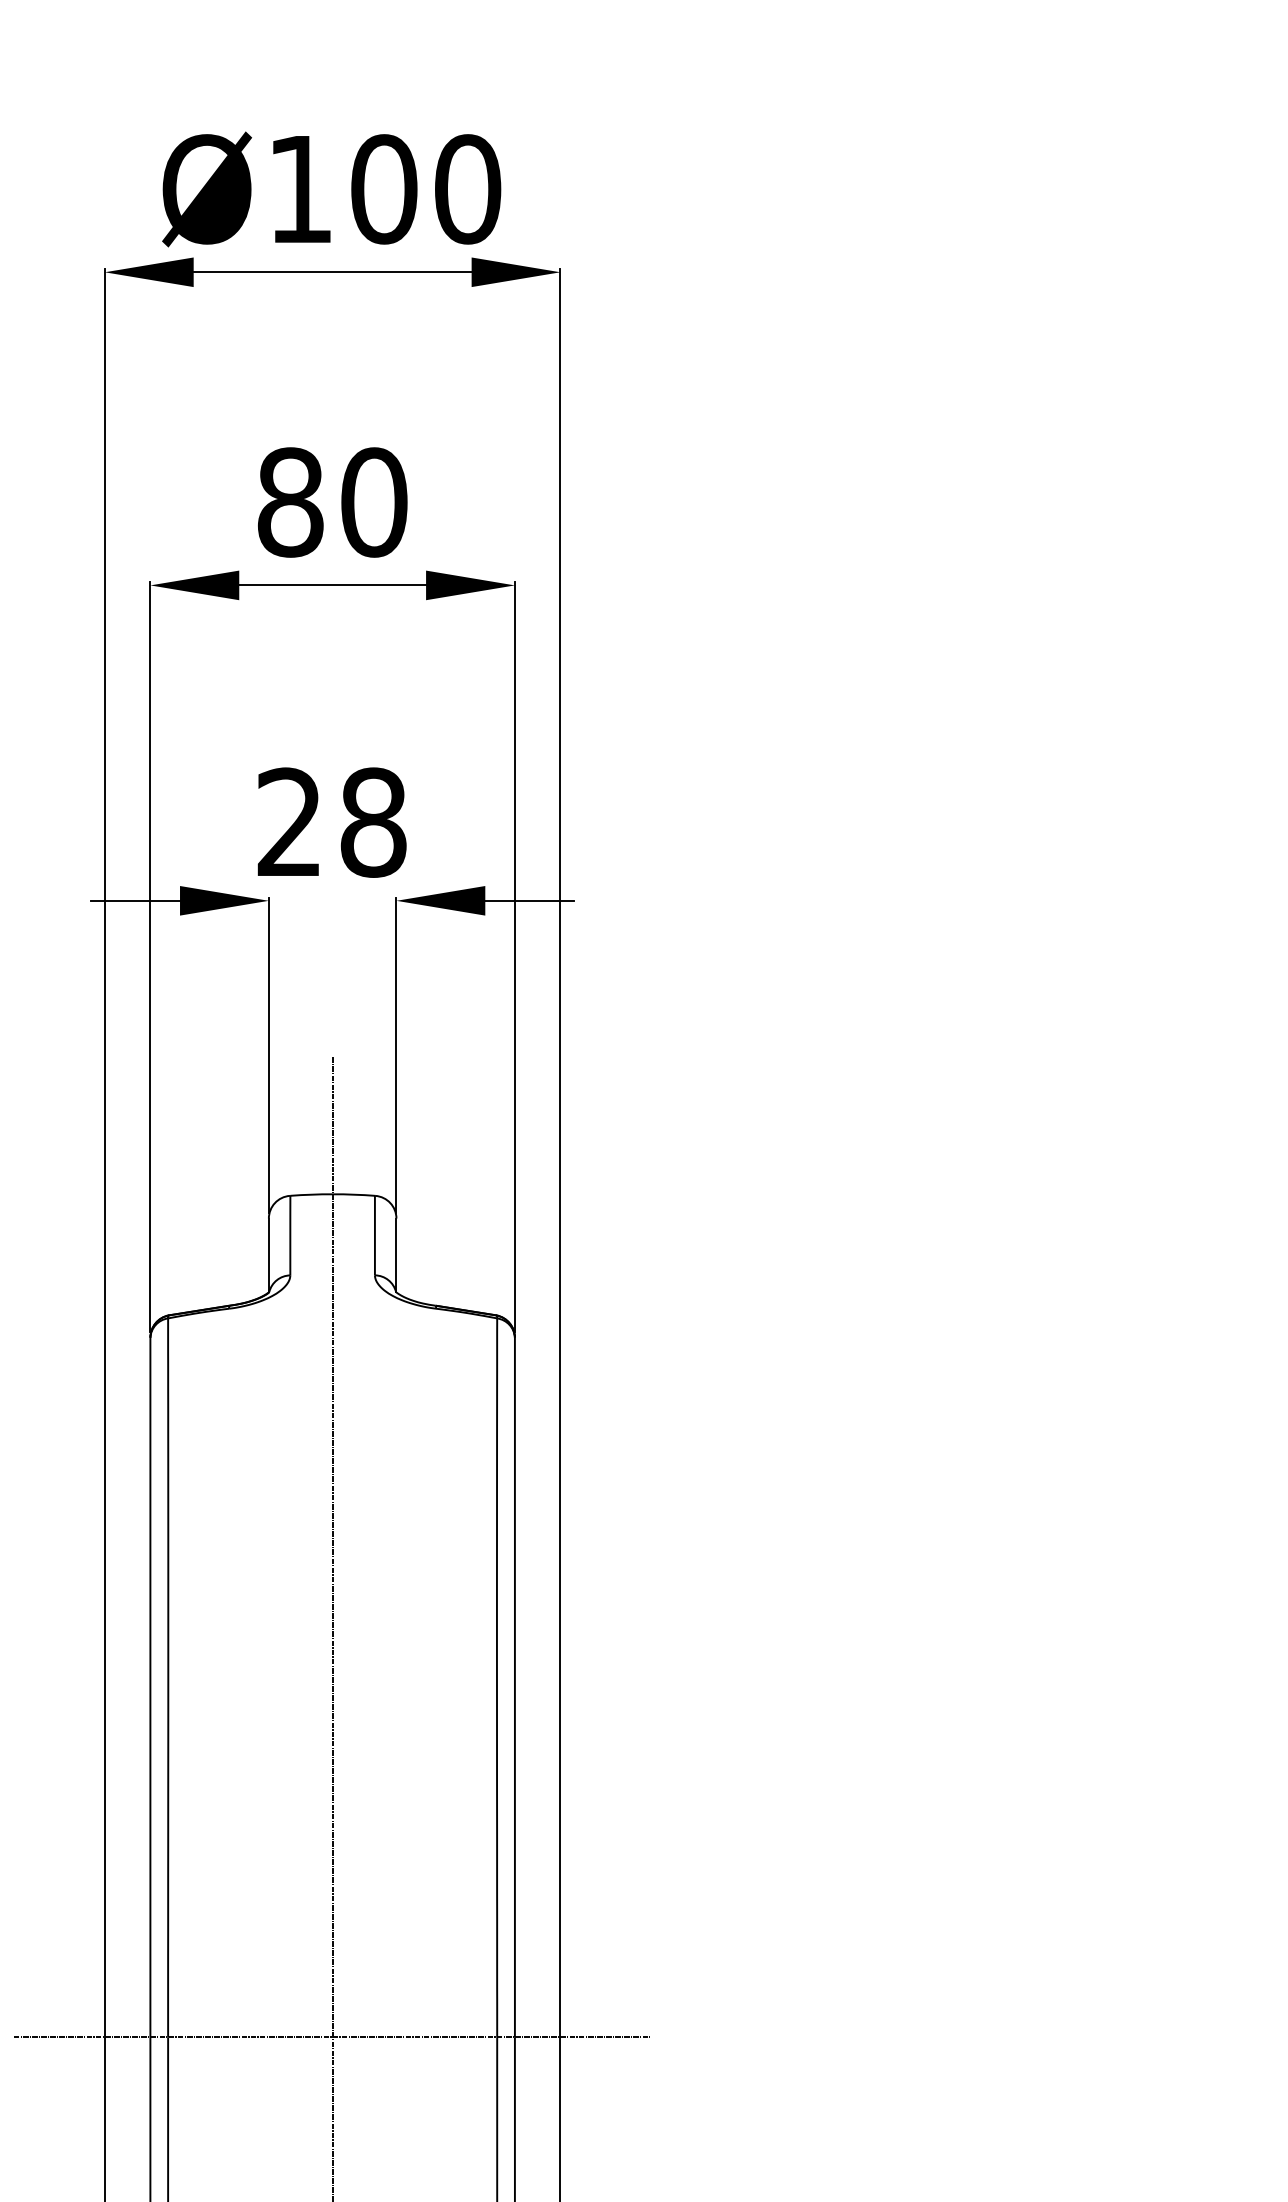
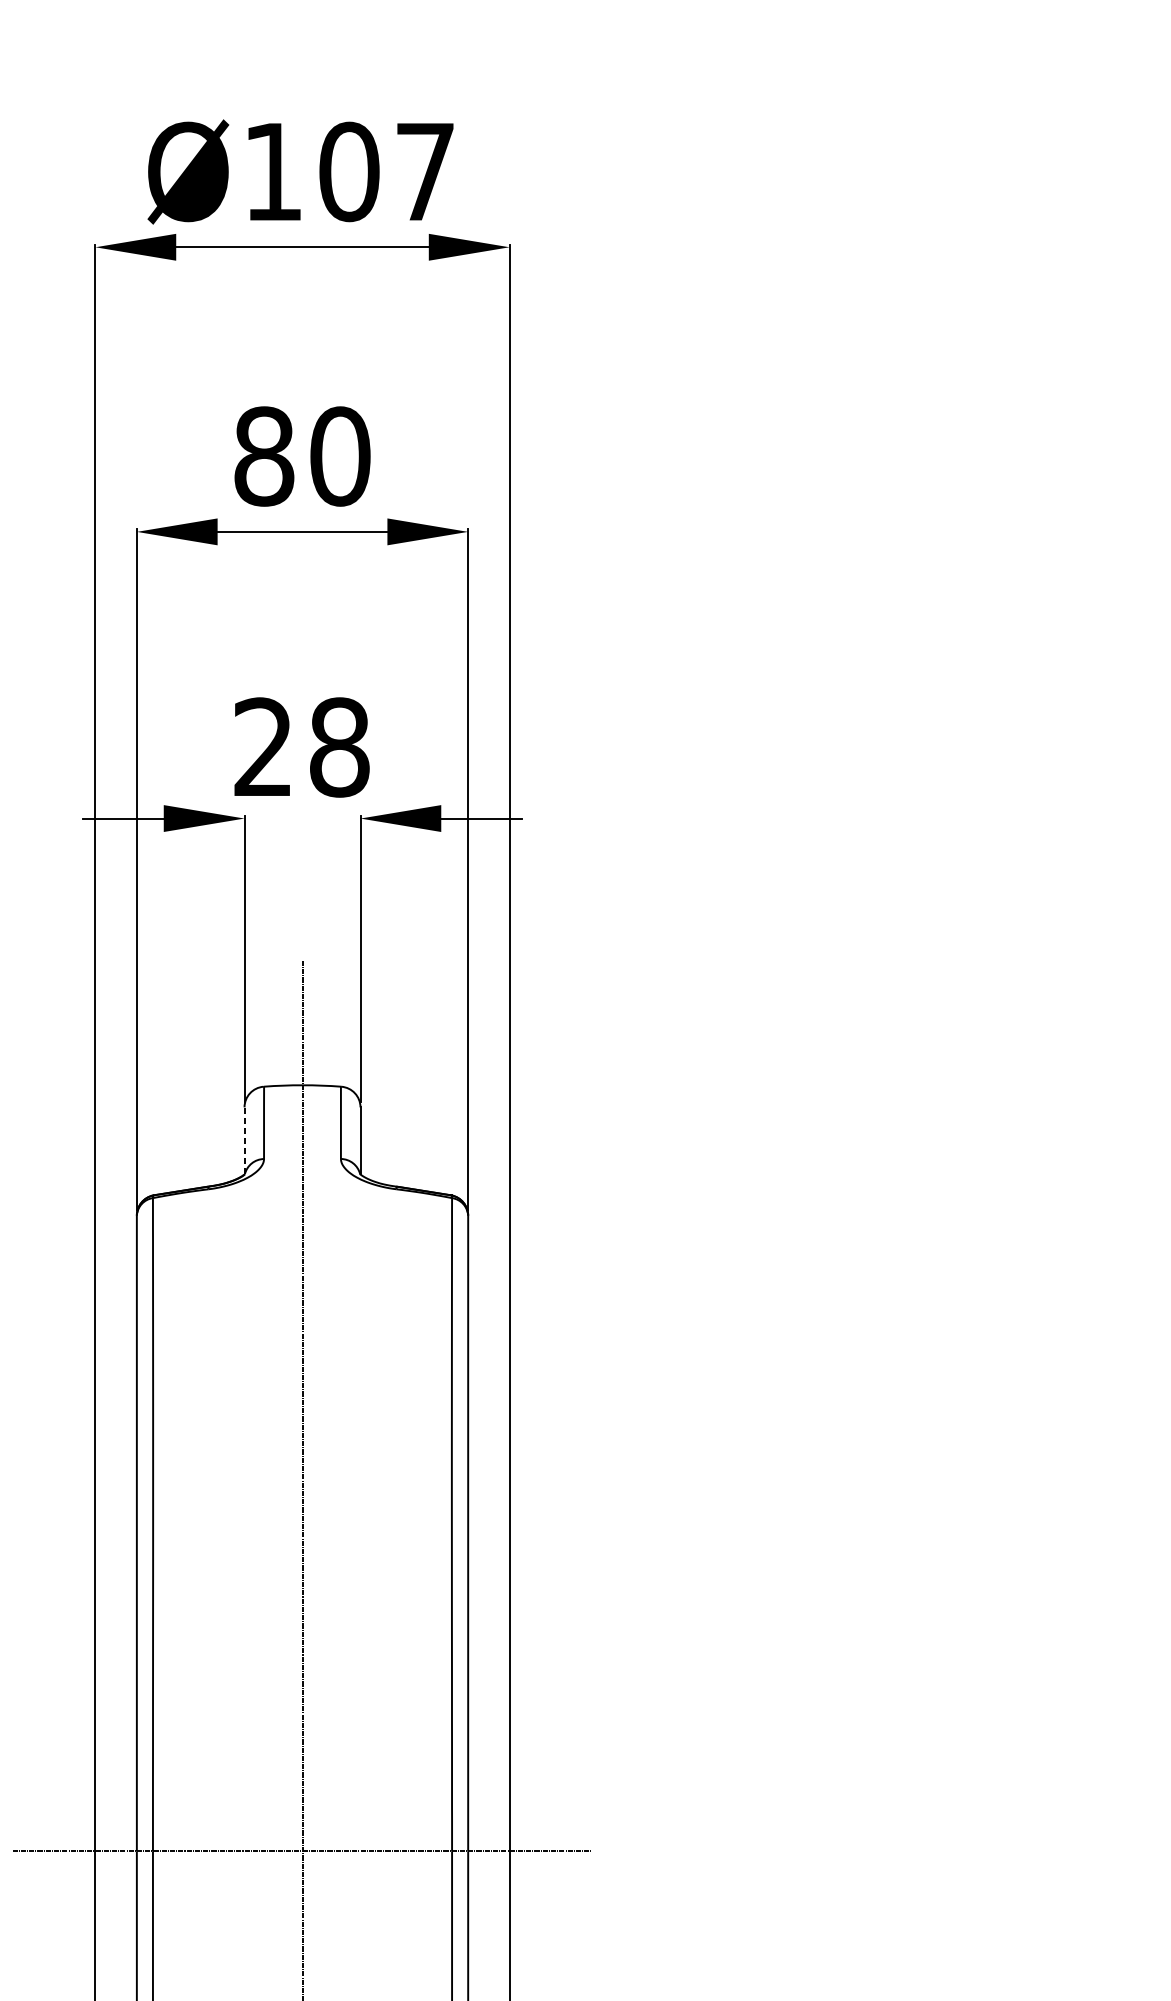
text: (468, 189) -> (425, 172), Ø100 -> Ø107
line: (268, 1255) -> (244, 1140), solid -> dashed

